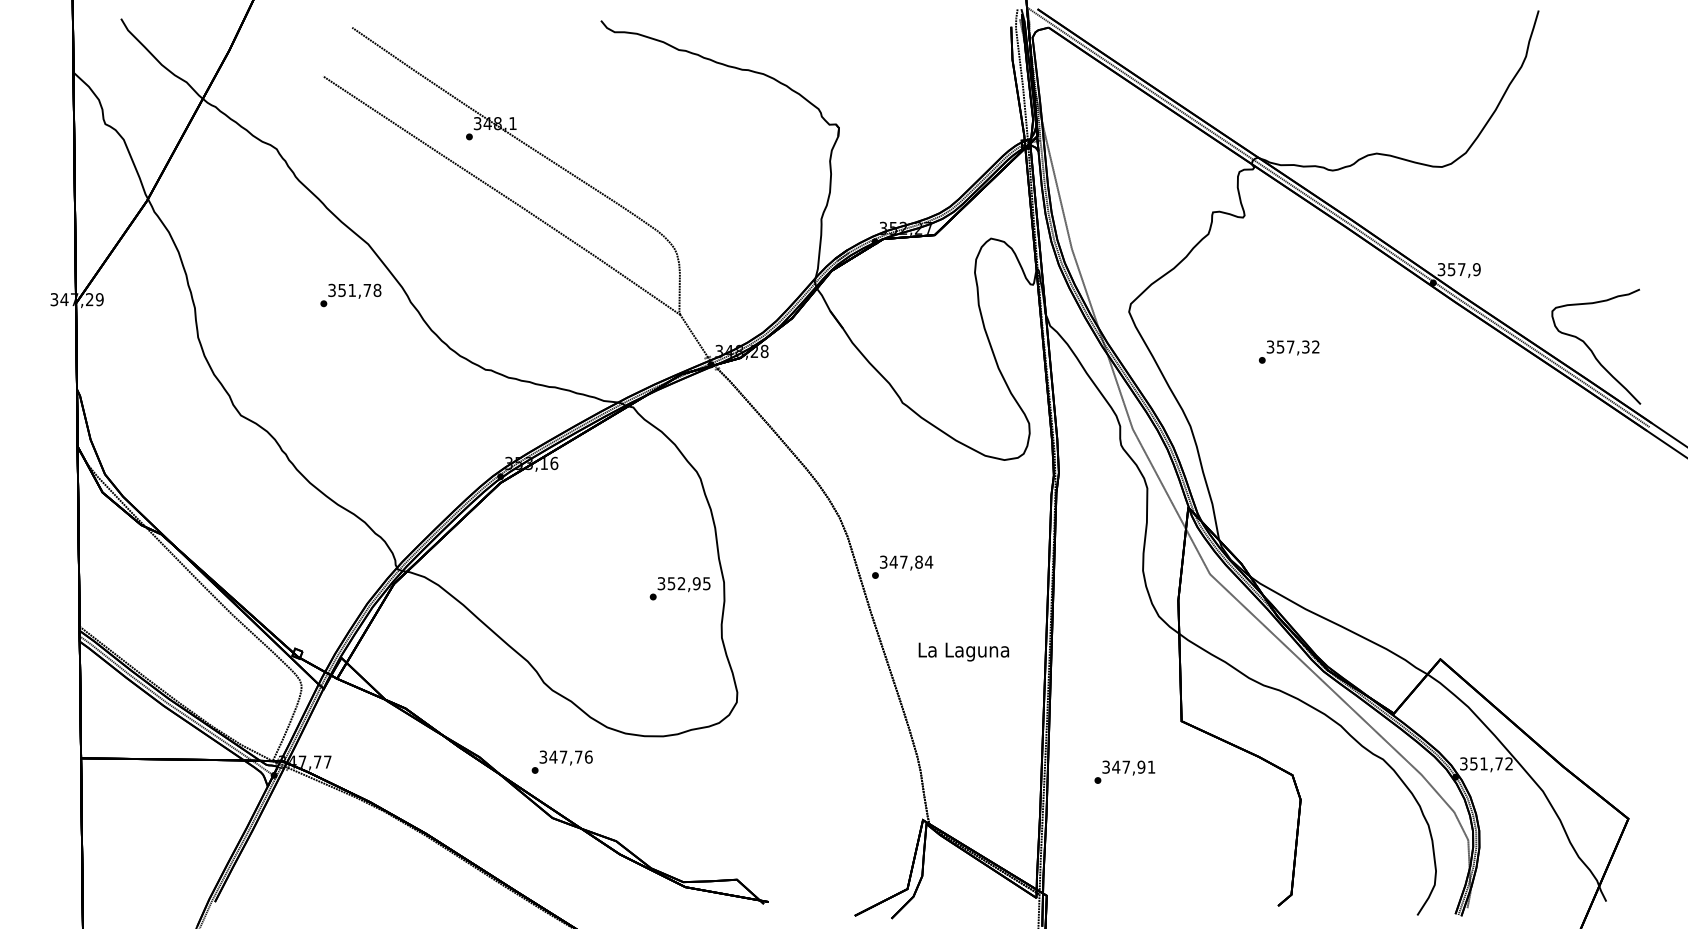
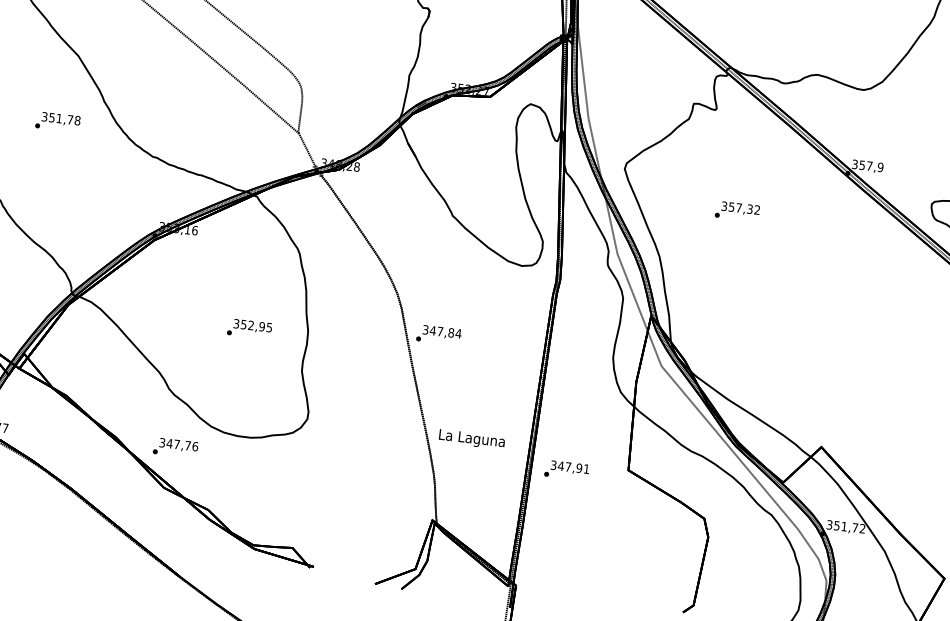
text: (350, 295) -> (57, 122), moved
text: (679, 588) -> (249, 328), moved
text: (963, 651) -> (471, 439), moved
text: (1124, 771) -> (566, 469), moved

